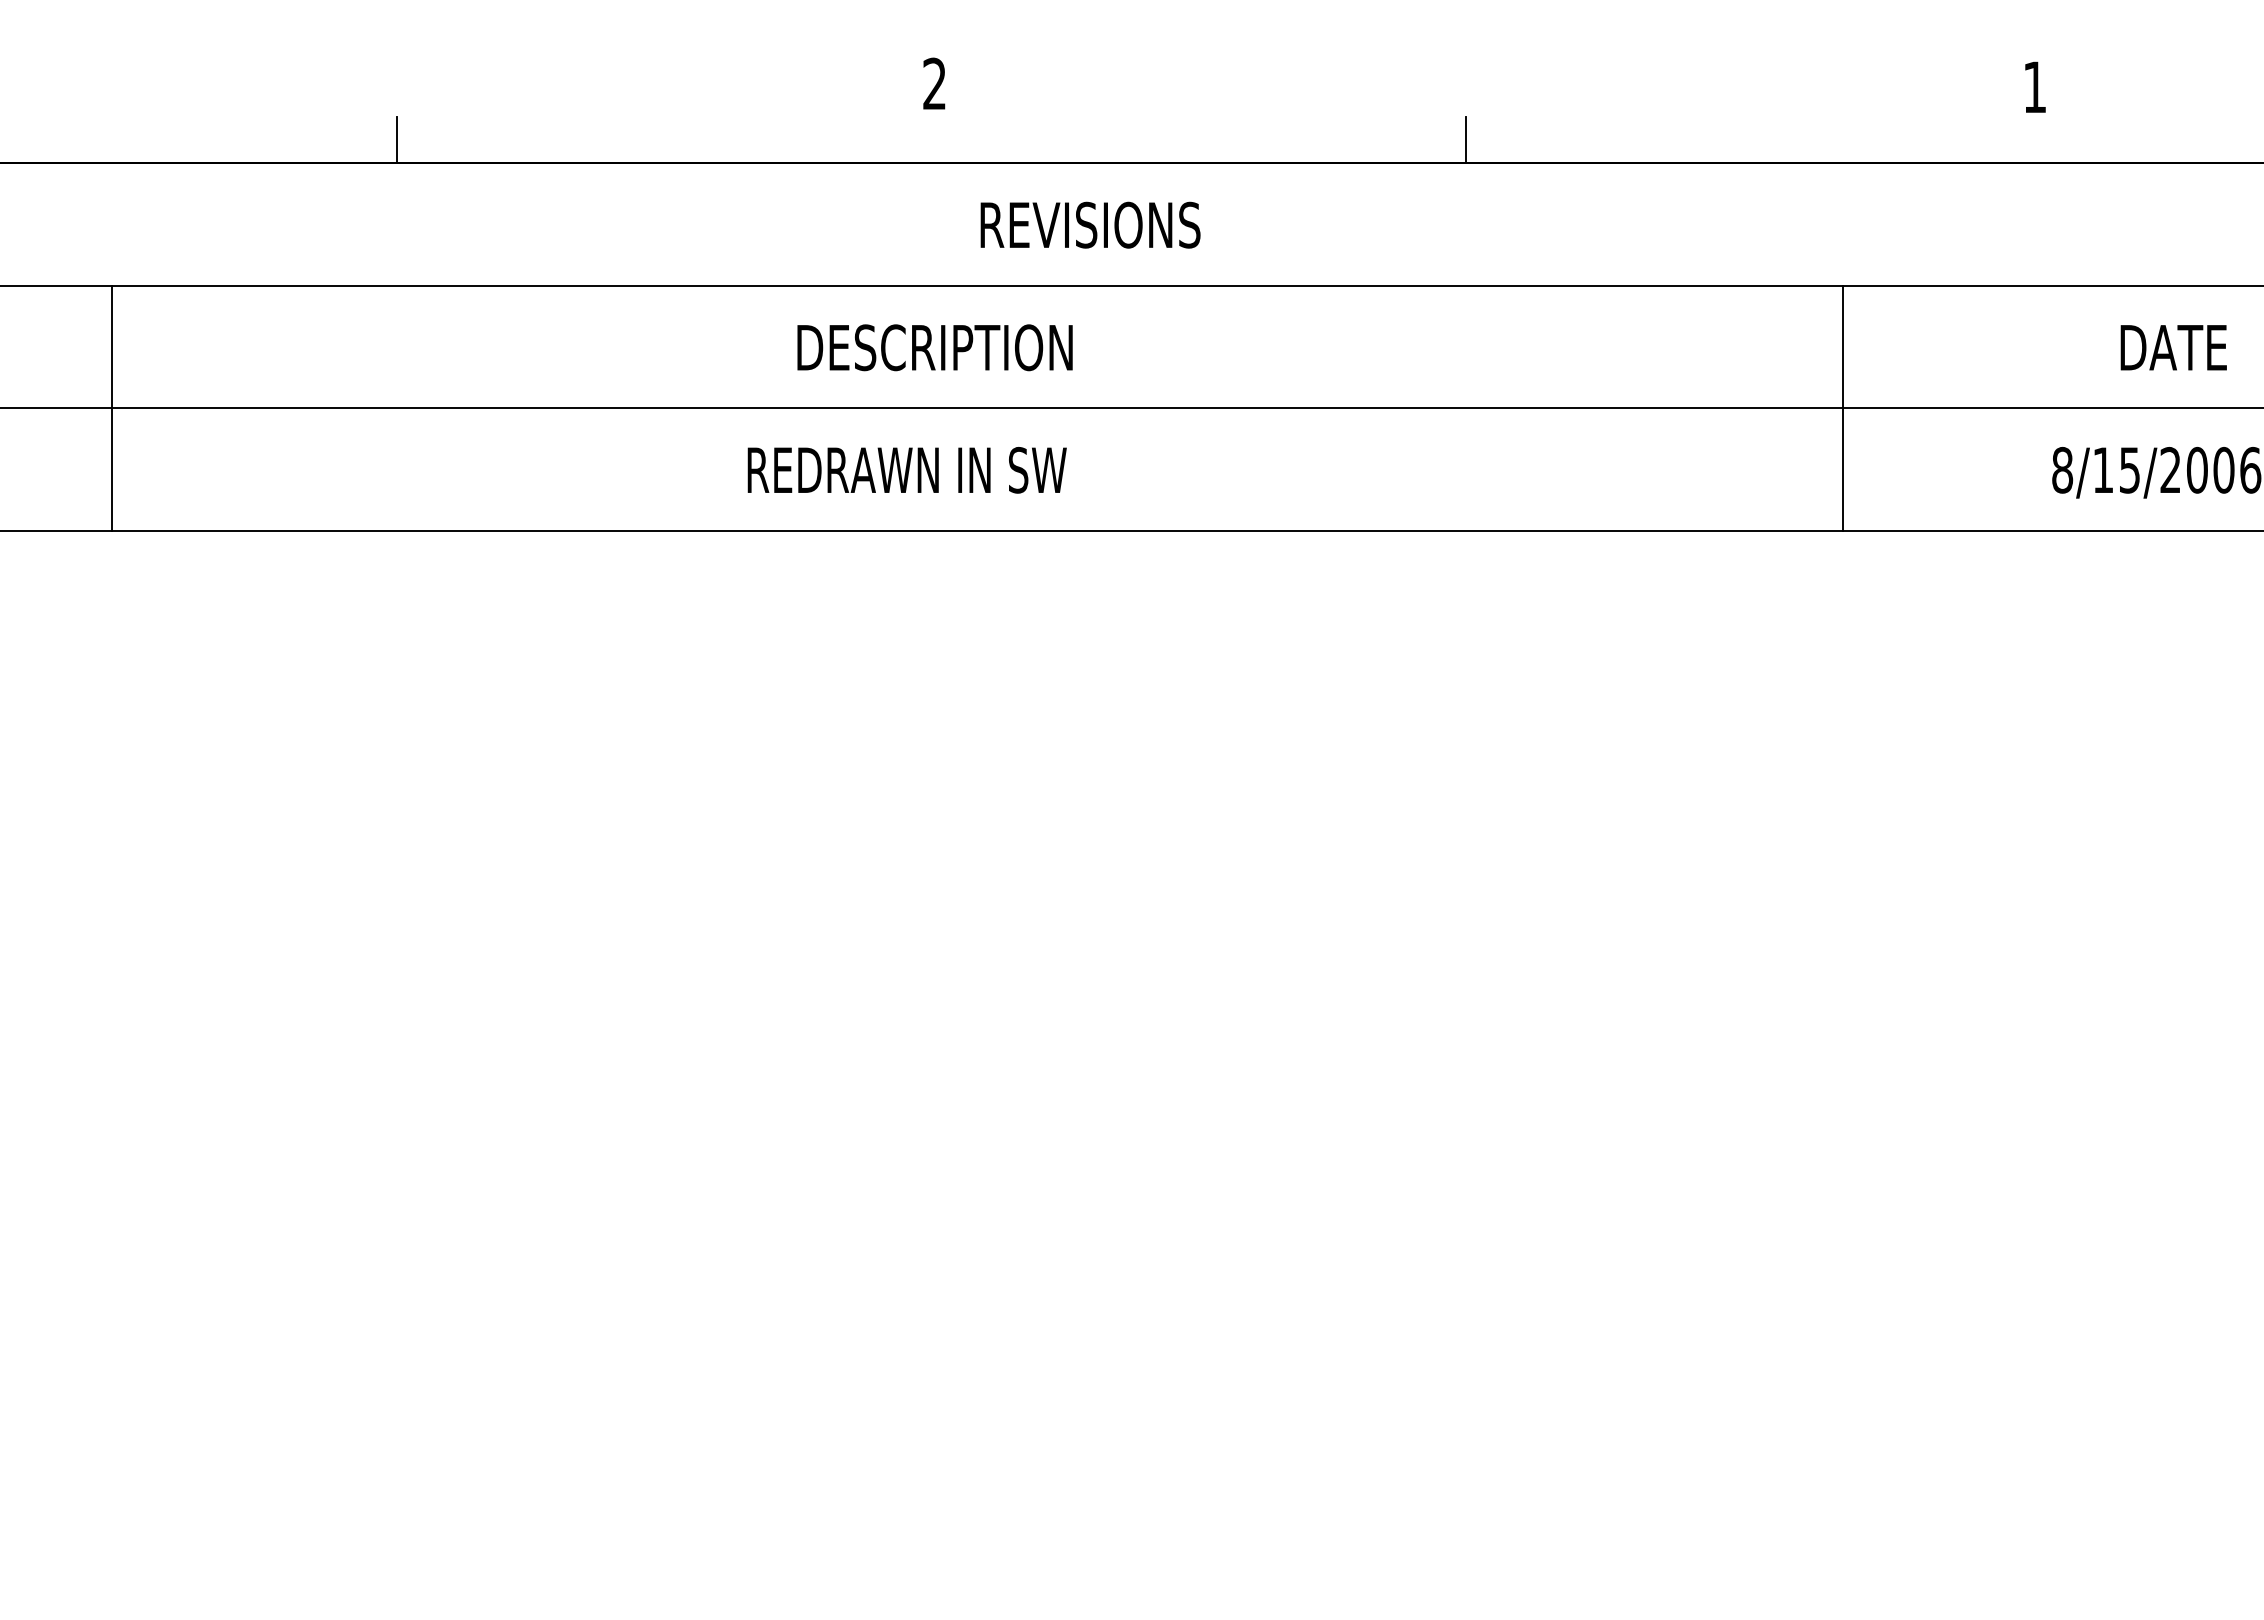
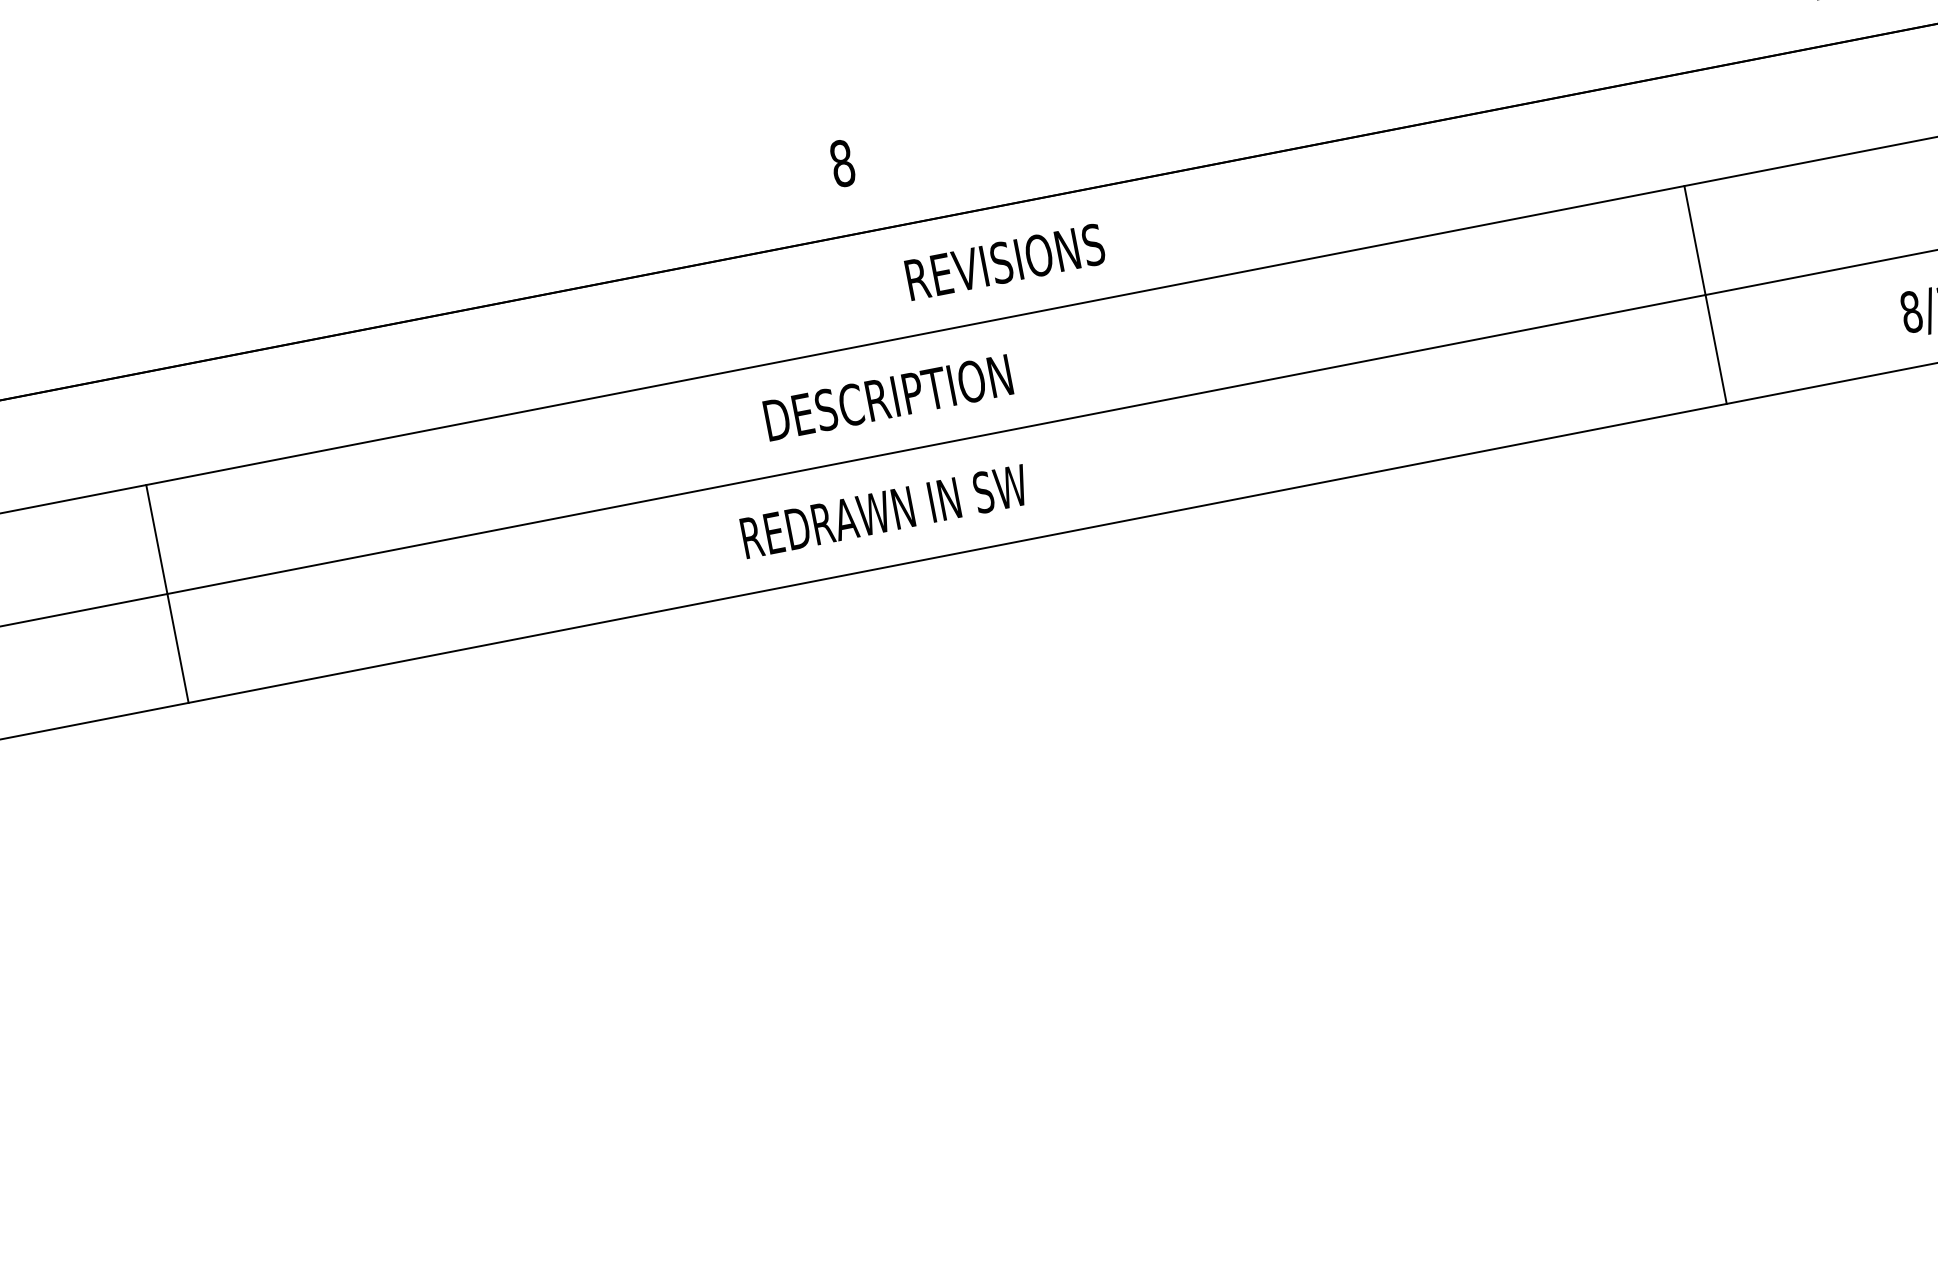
text: (934, 83) -> (842, 163), 2 -> 8
line: (397, 140) -> (374, 306), removed
line: (1466, 140) -> (1324, 121), removed

